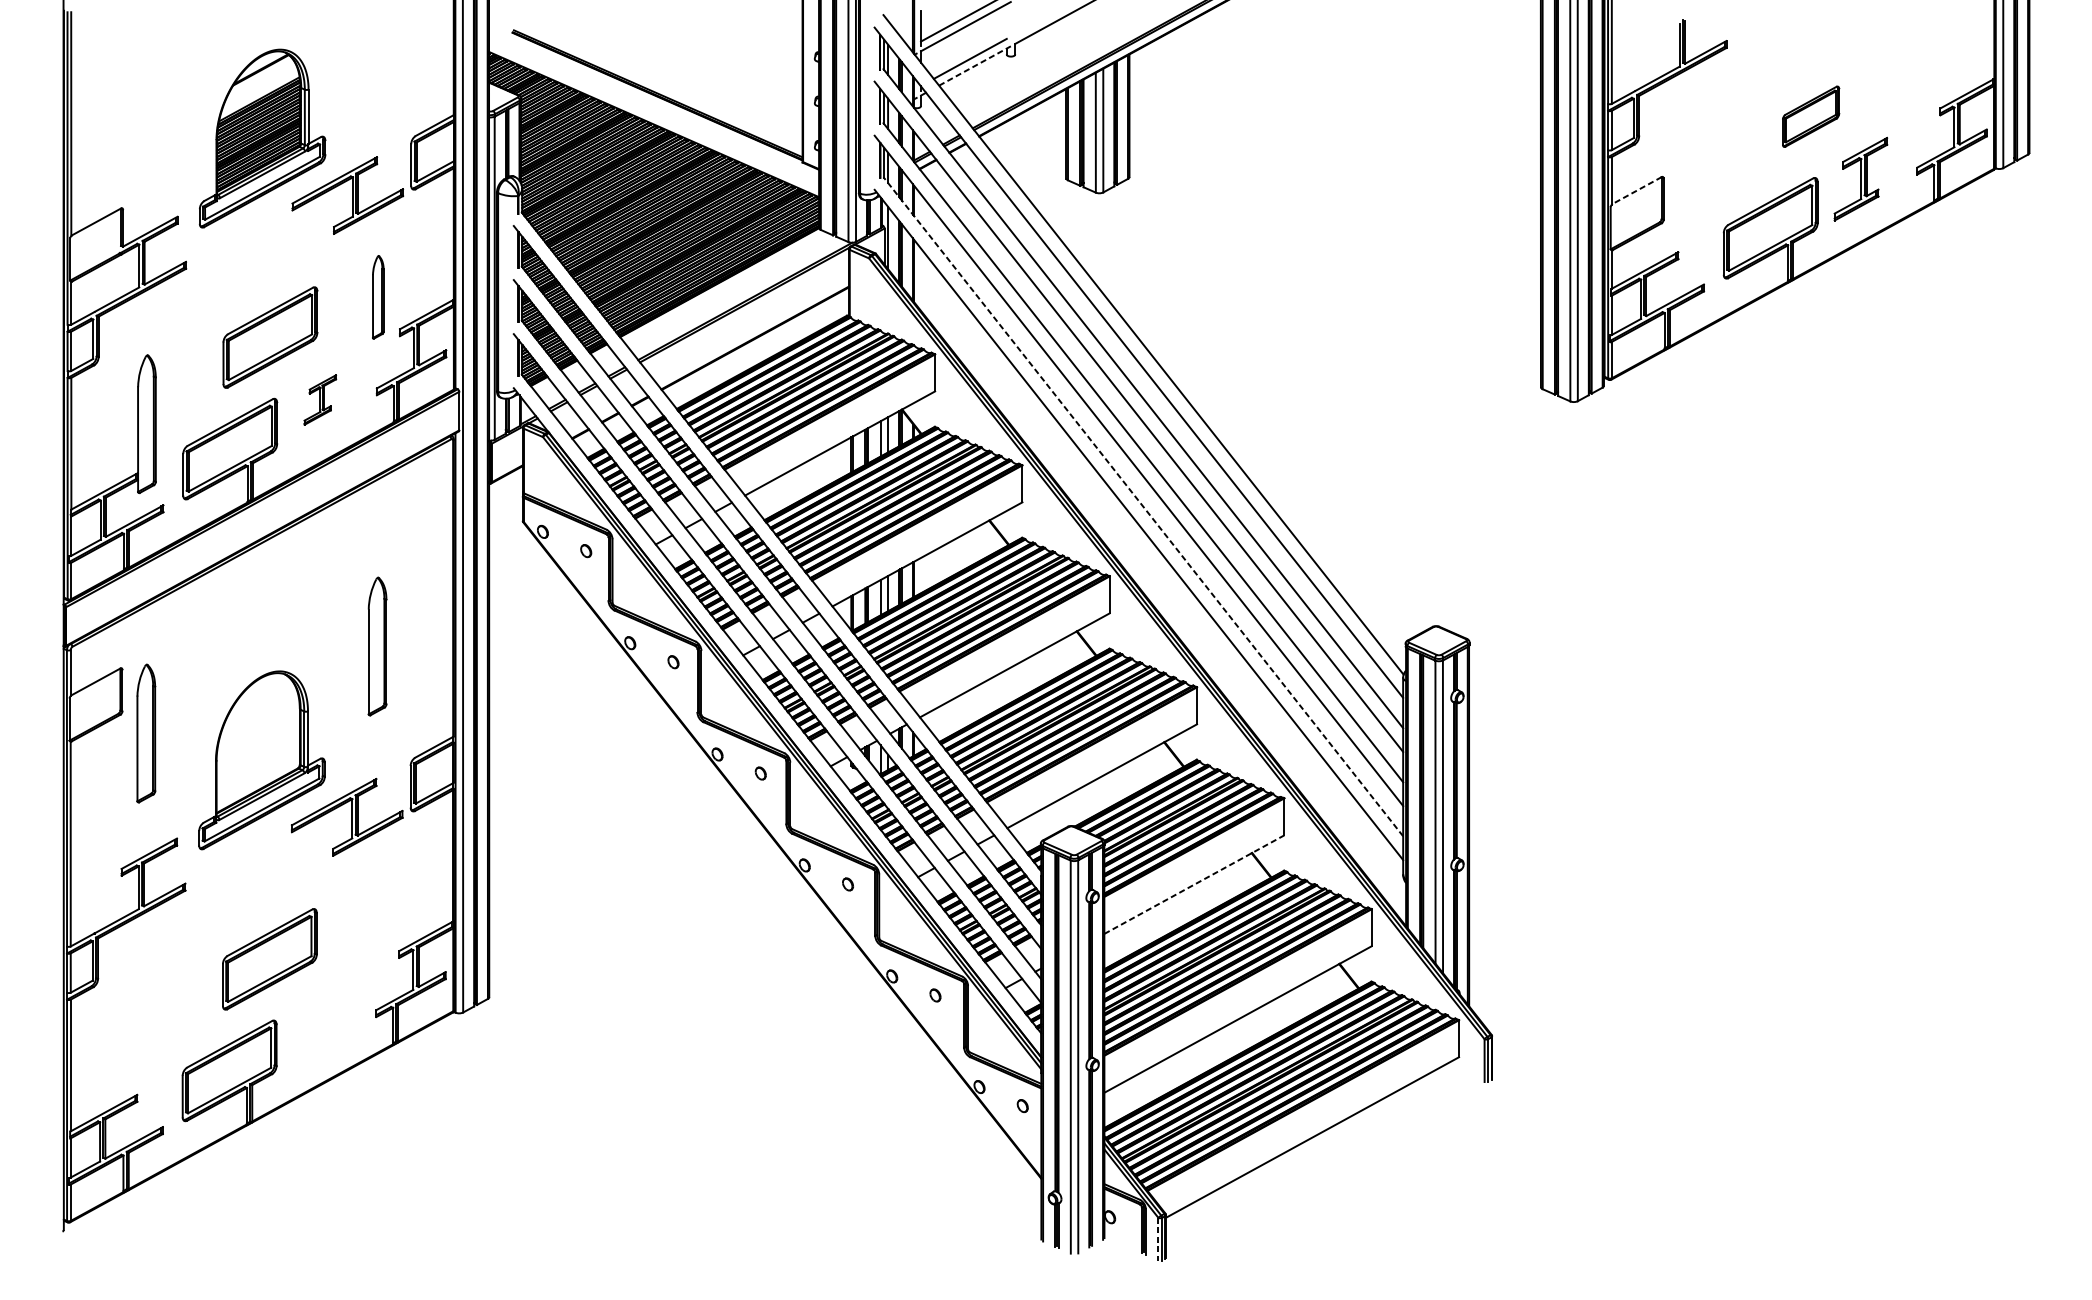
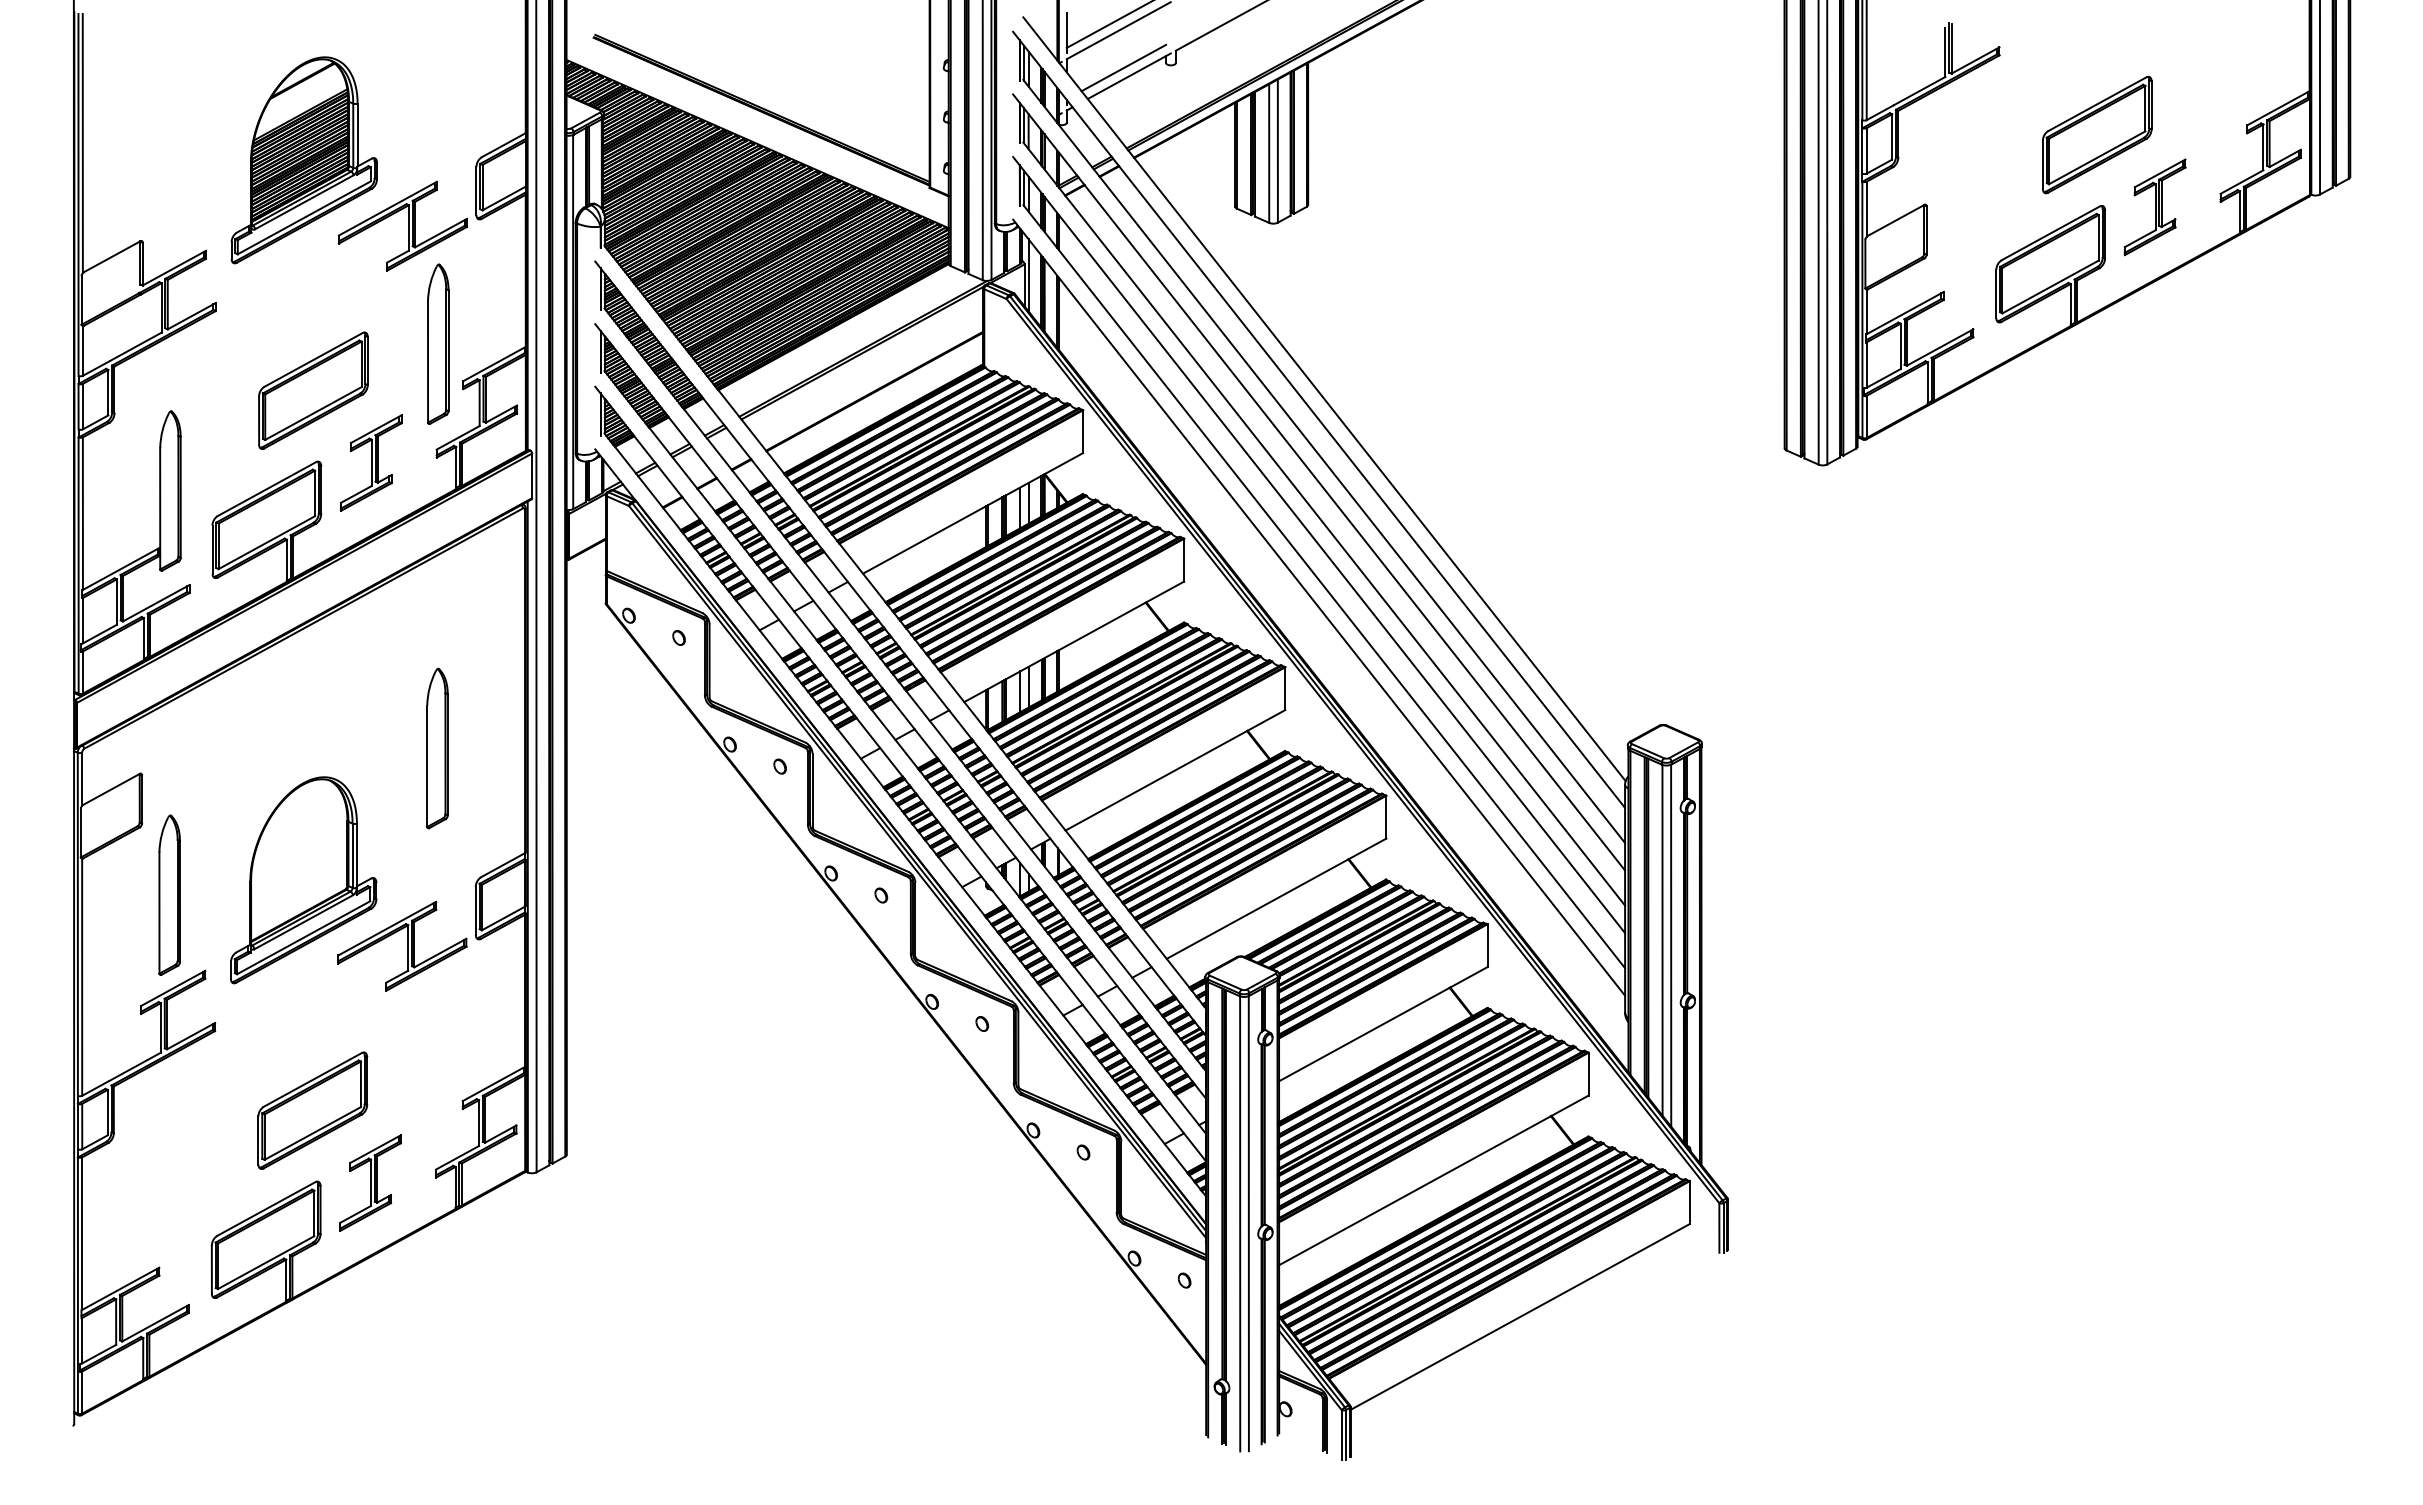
line: (975, 66) -> (1129, 76), dashed -> solid
part: (1811, 116) -> (2097, 134), size x1.67
line: (1636, 190) -> (1895, 220), dashed -> solid
part: (378, 296) -> (438, 343), size x1.67
part: (319, 399) -> (370, 462), size x1.67
line: (1143, 506) -> (1324, 586), dashed -> solid
part: (146, 732) -> (169, 894), moved
line: (1194, 884) -> (1383, 1024), dashed -> solid
part: (319, 1021) -> (370, 1182), added
line: (1158, 1238) -> (1341, 1434), dashed -> solid

